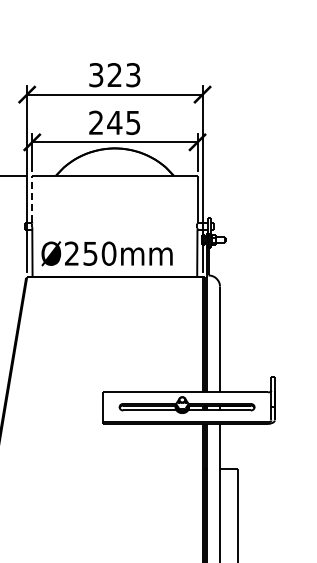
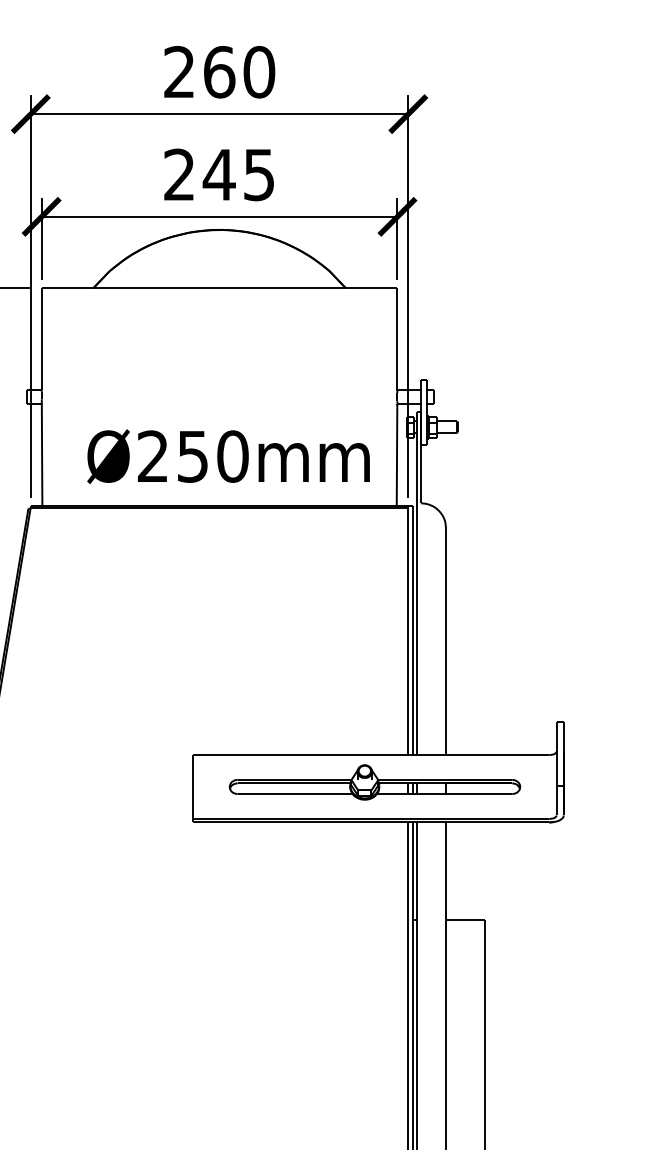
text: (114, 75) -> (218, 72), 323 -> 260
line: (32, 198) -> (42, 337), dashed -> solid
text: (106, 253) -> (227, 456), moved

